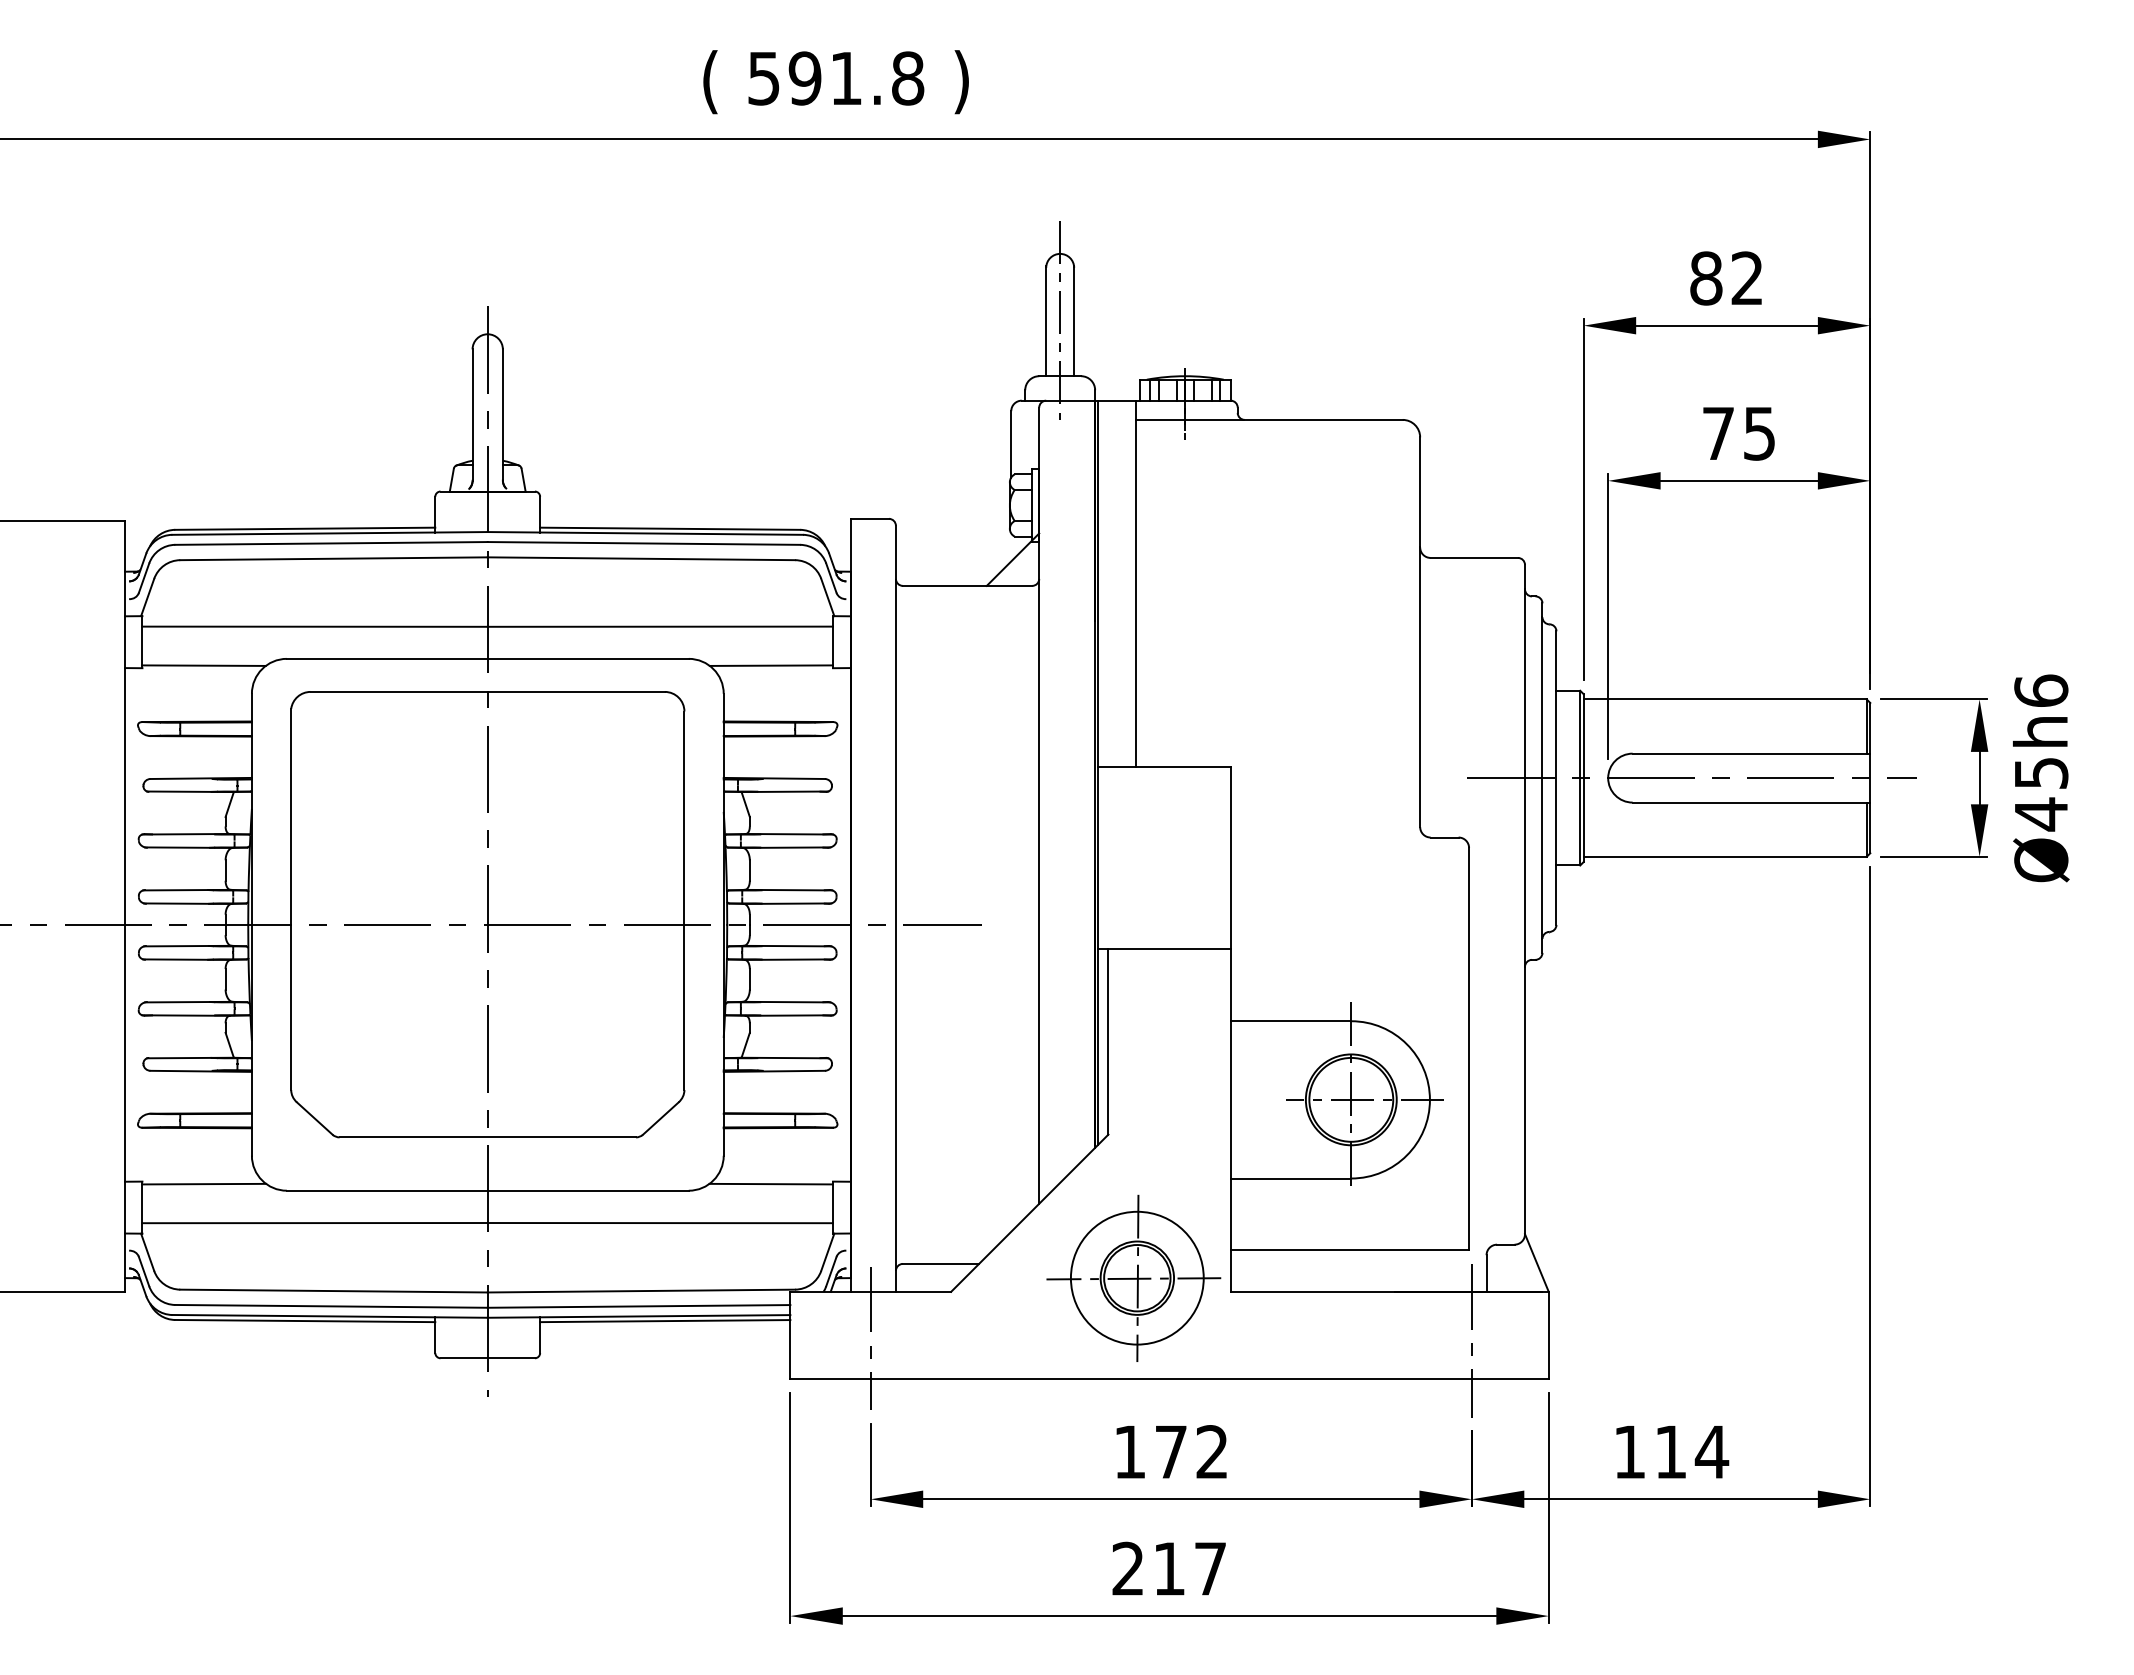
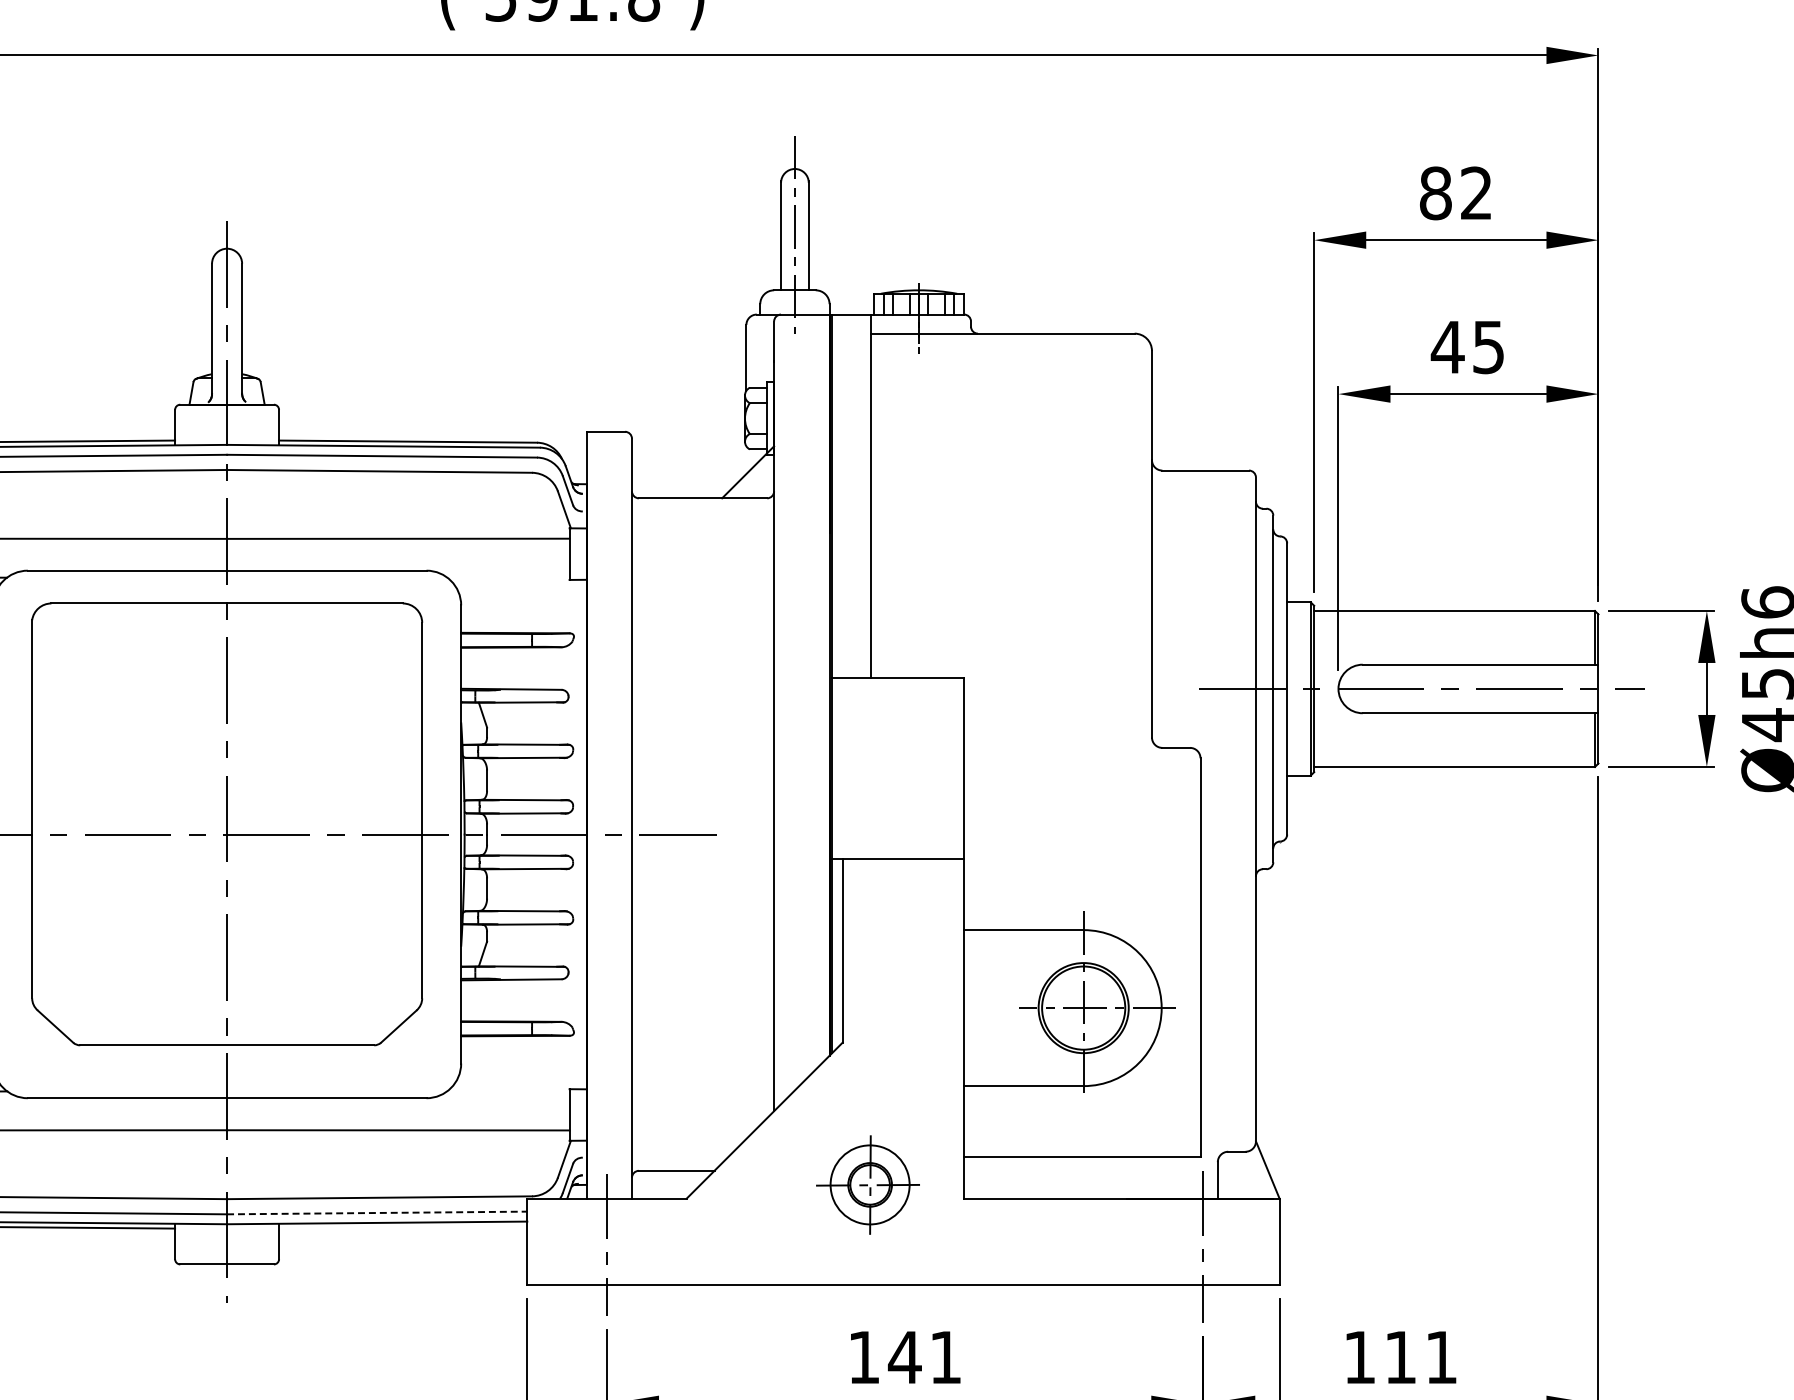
text: (1718, 433) -> (1447, 347), 75 -> 45
line: (771, 665) -> (508, 577), removed
line: (771, 1183) -> (508, 1091), removed
part: (1133, 1277) -> (867, 1184), size x0.6
line: (639, 1306) -> (377, 1213), solid -> dashed
line: (665, 1321) -> (403, 1227), removed
text: (1190, 1451) -> (924, 1356), 172 -> 141
text: (1711, 1452) -> (1440, 1357), 114 -> 111

